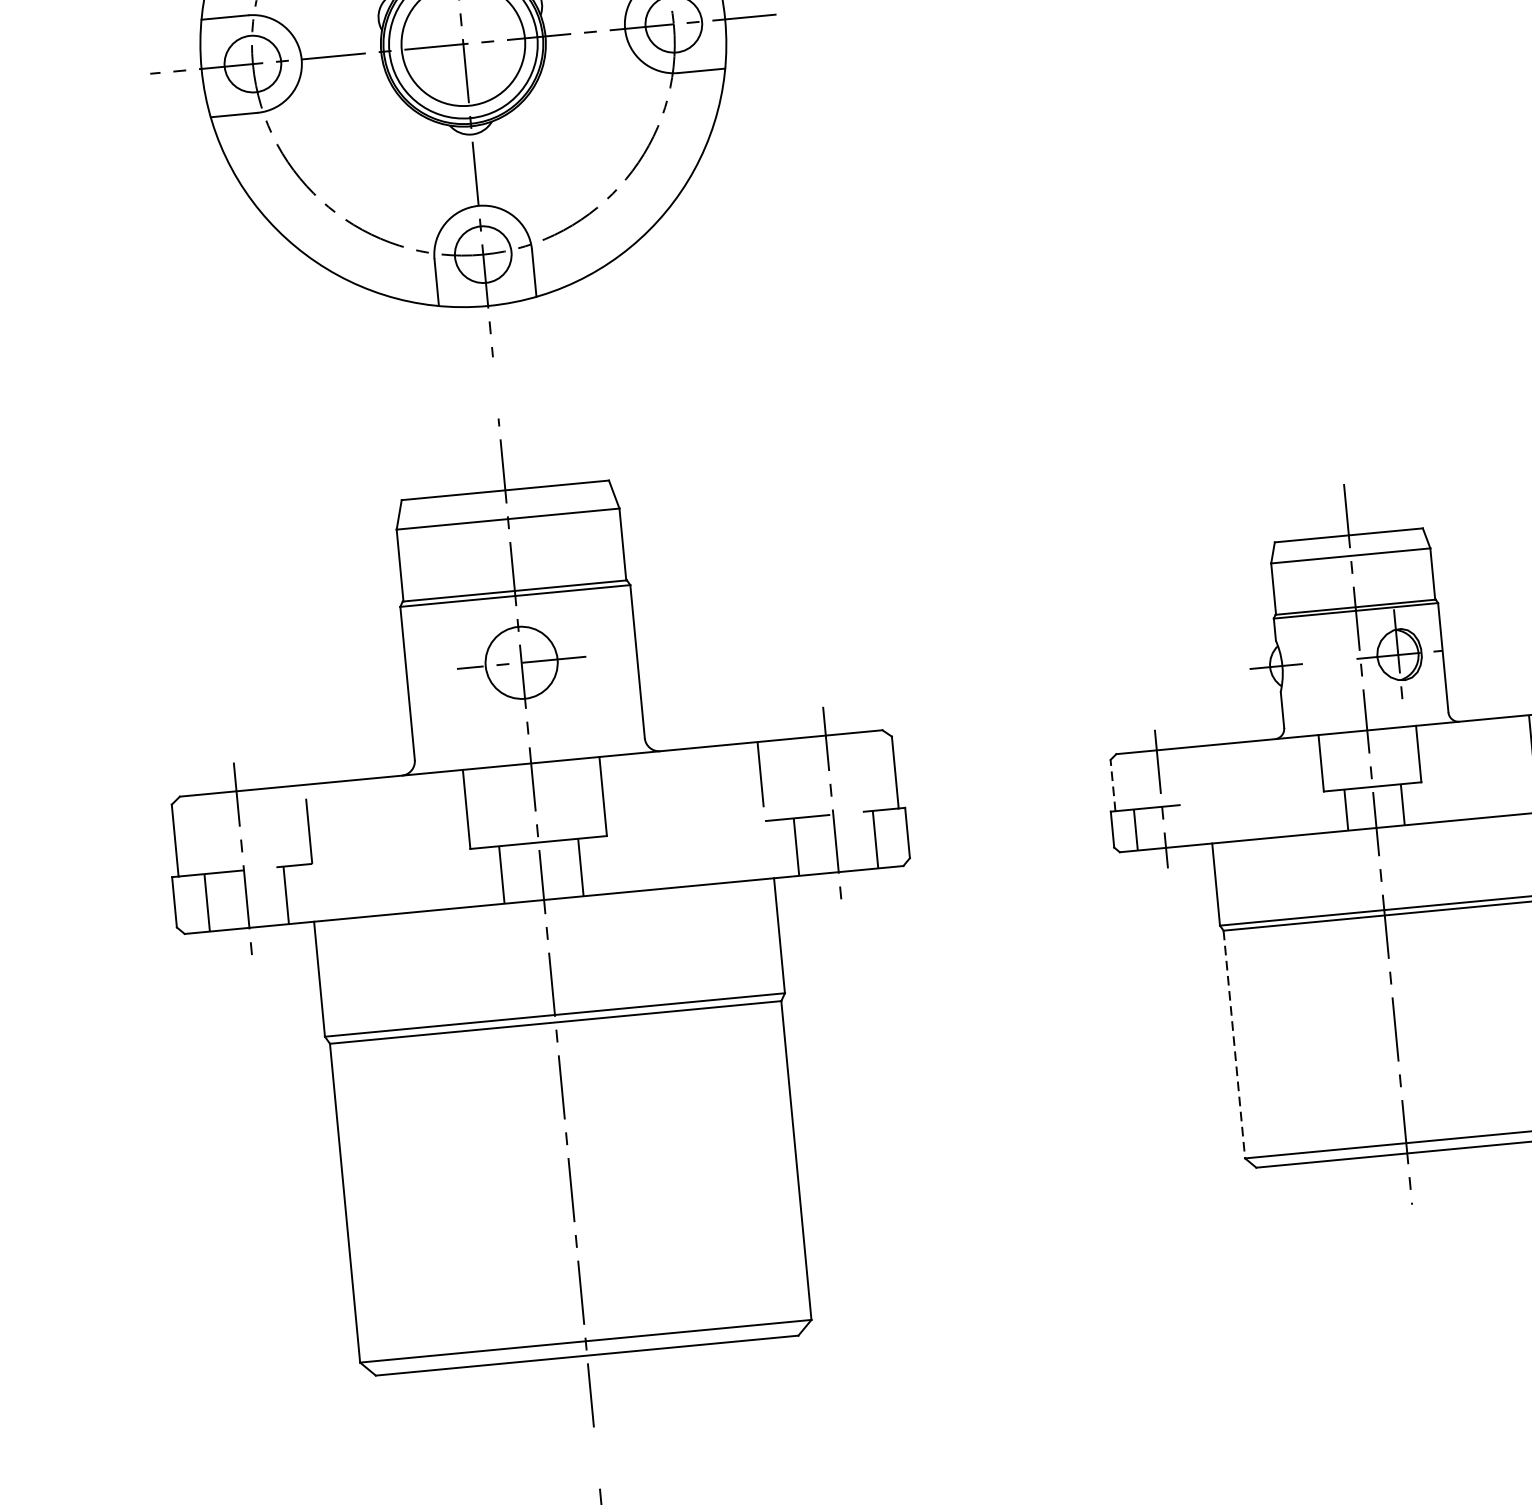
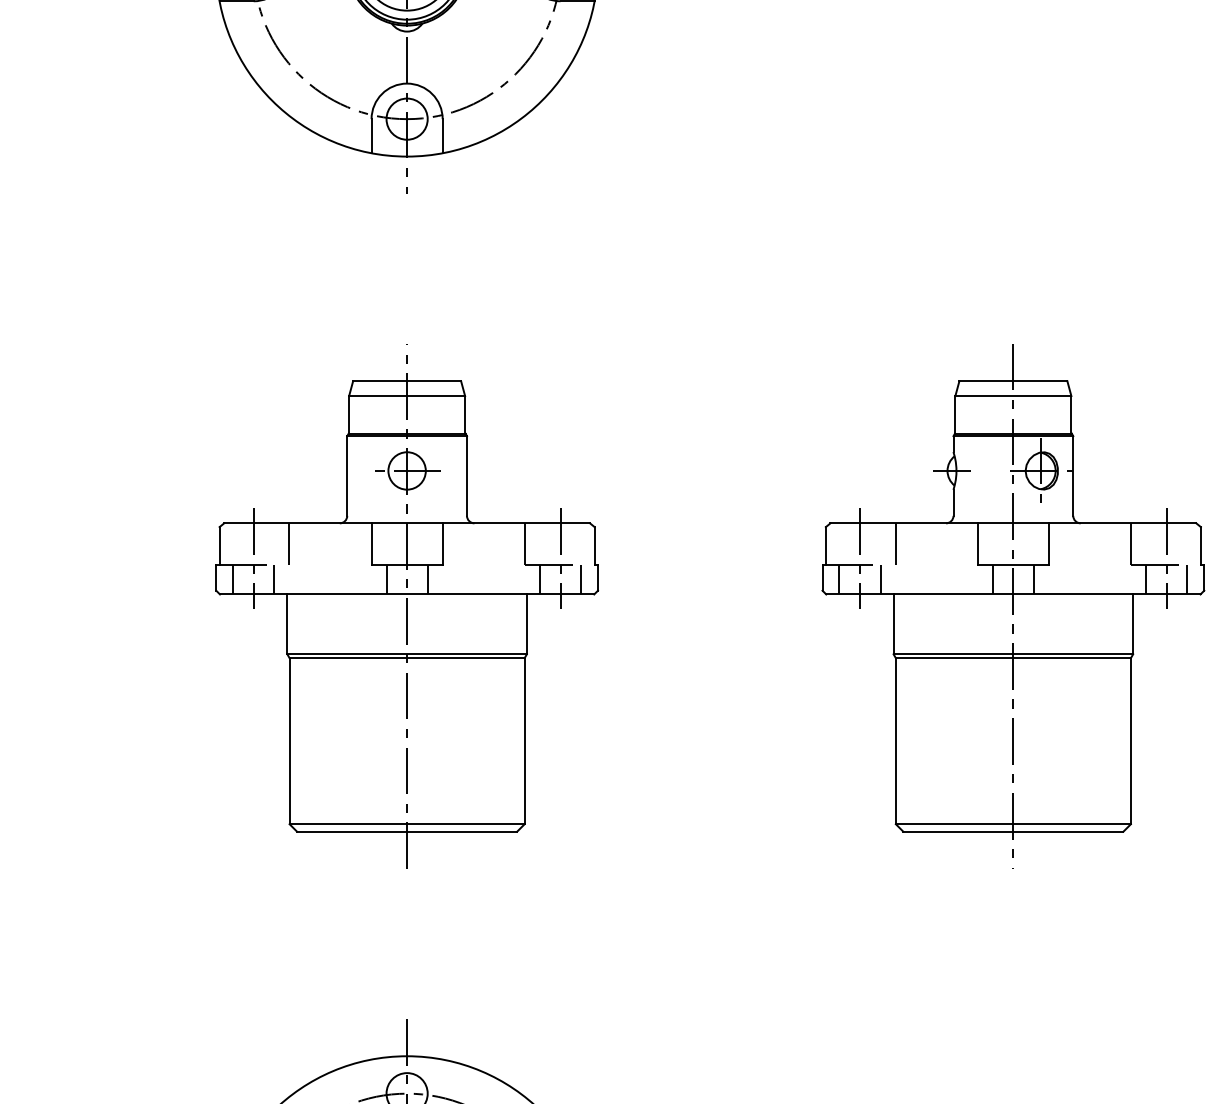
line: (1208, 773) -> (895, 543), added
line: (1112, 785) -> (825, 545), dashed -> solid
line: (1192, 824) -> (880, 579), added
part: (546, 923) -> (407, 606), size x0.71
line: (1233, 1044) -> (895, 741), dashed -> solid

